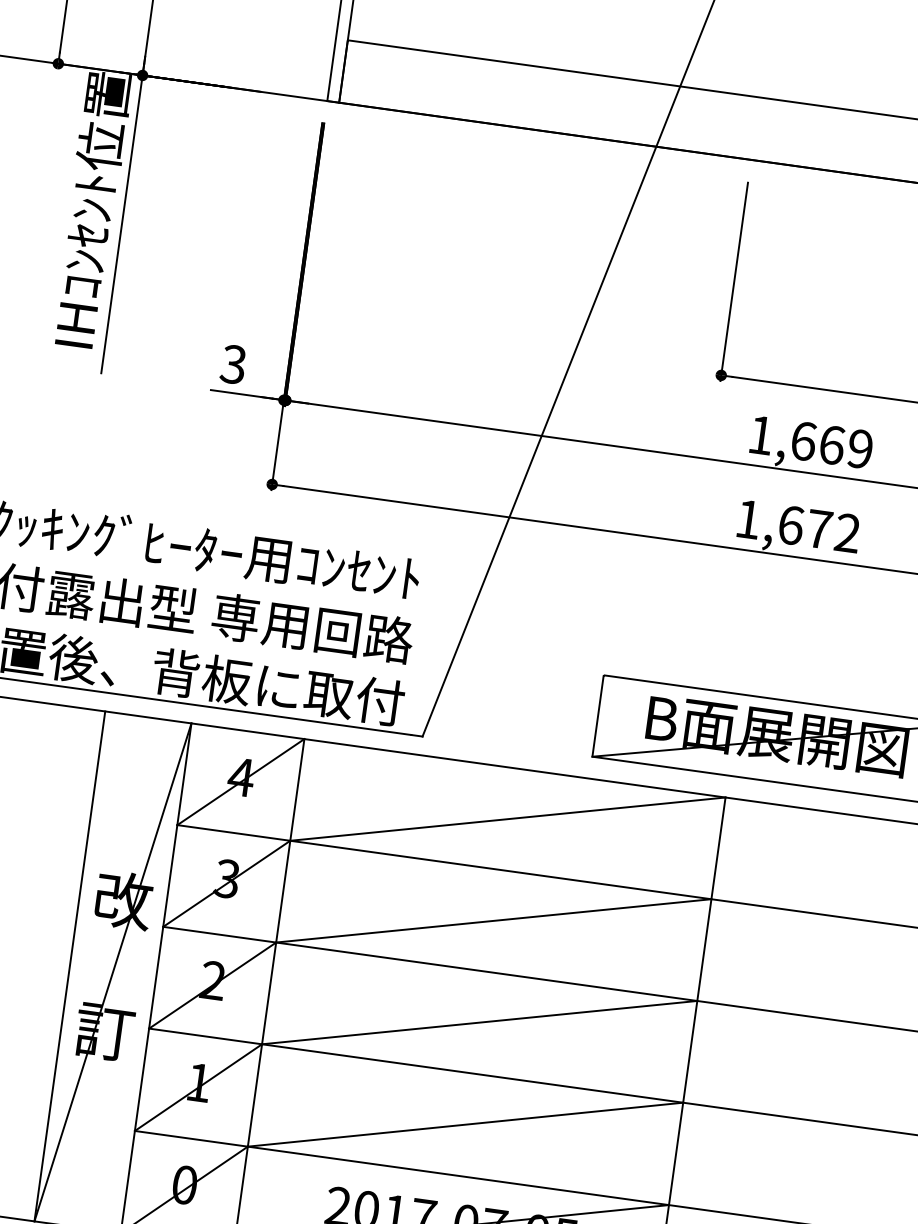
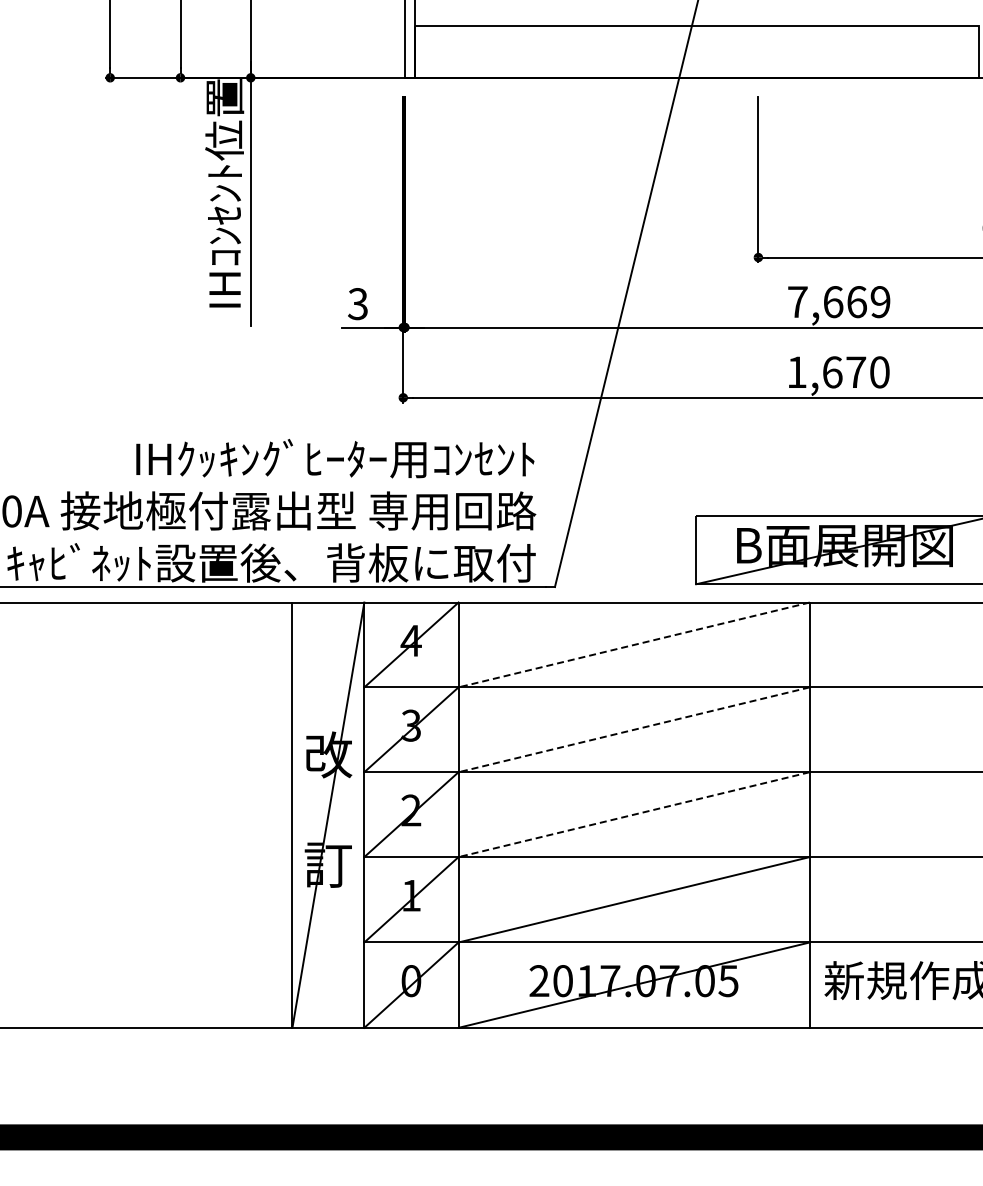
text: (760, 434) -> (797, 301), 1,669 -> 7,669
text: (847, 533) -> (879, 372), 1,672 -> 1,670
line: (508, 818) -> (634, 644), solid -> dashed
line: (494, 920) -> (634, 729), solid -> dashed
line: (480, 1022) -> (634, 814), solid -> dashed

